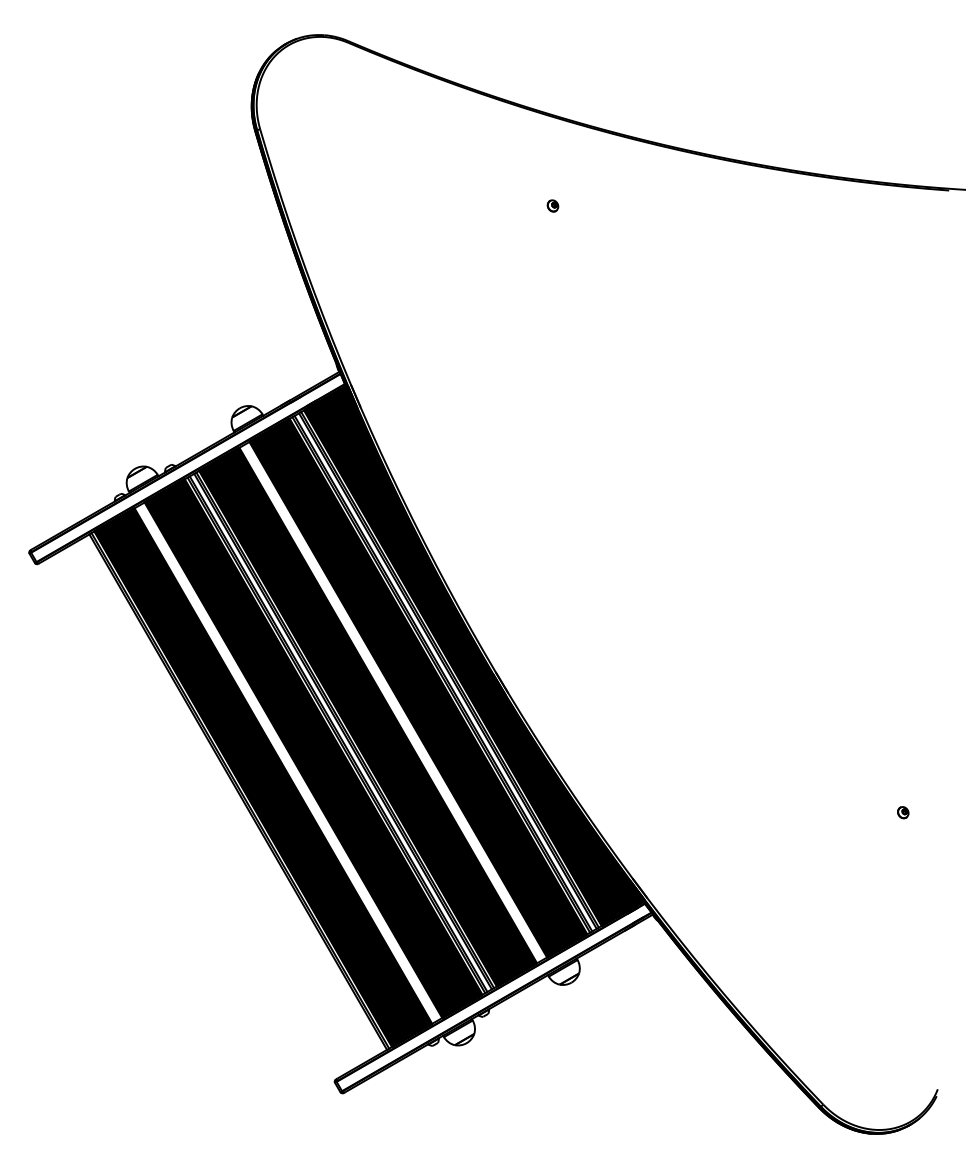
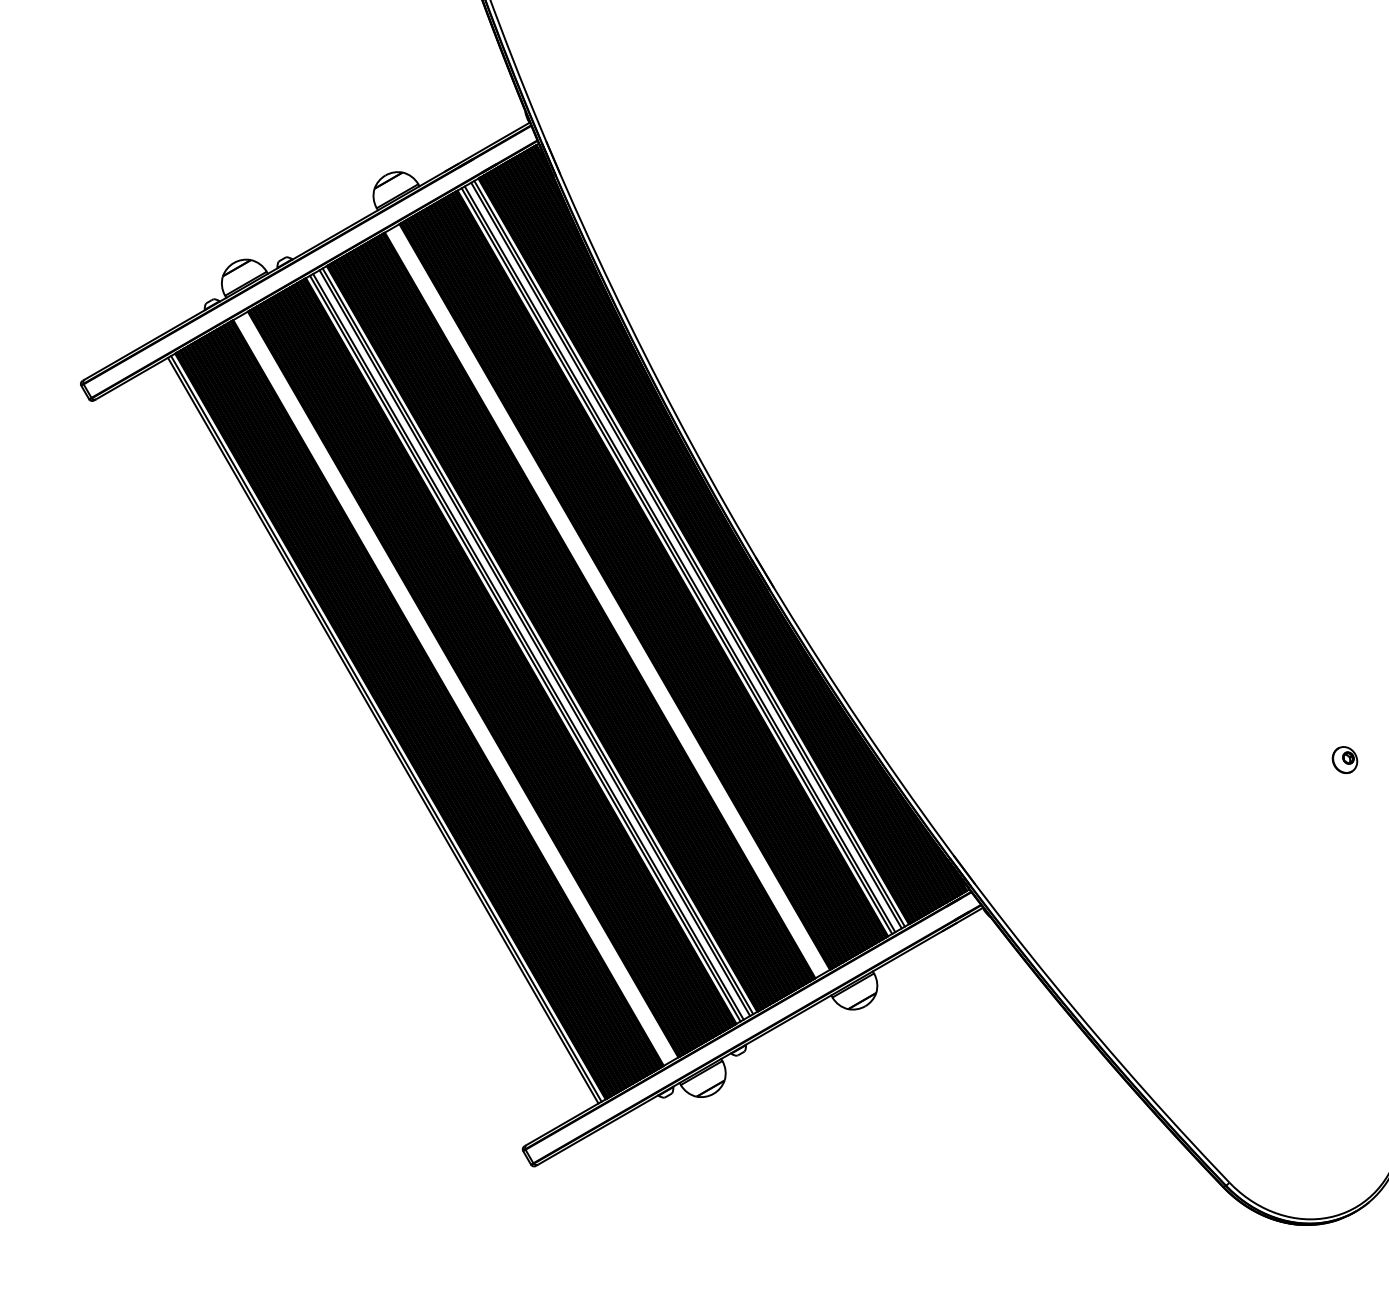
part: (903, 812) -> (1345, 760), size x1.6

